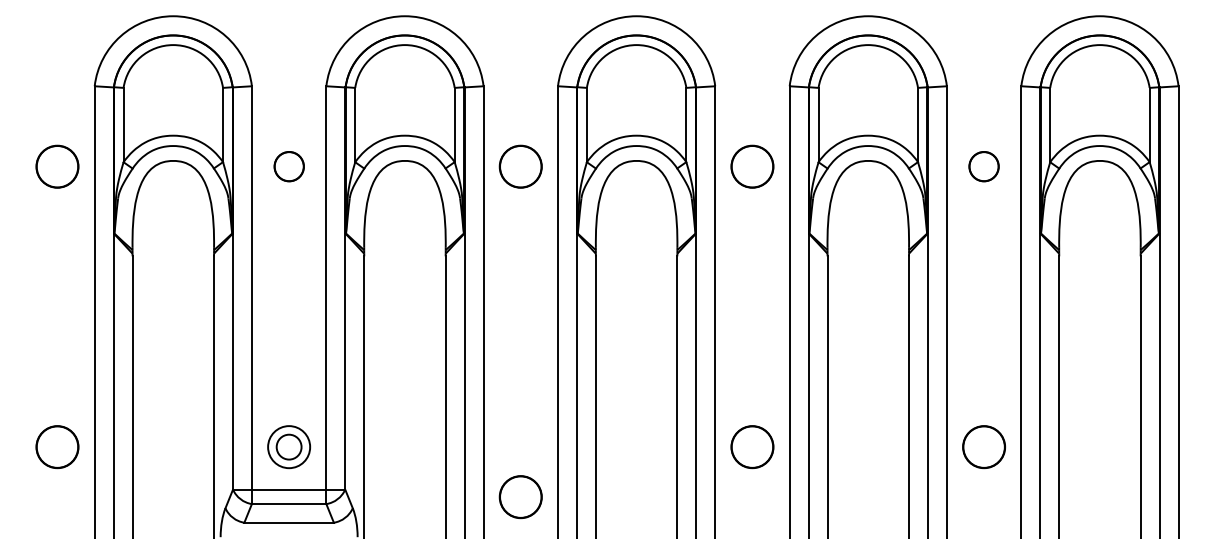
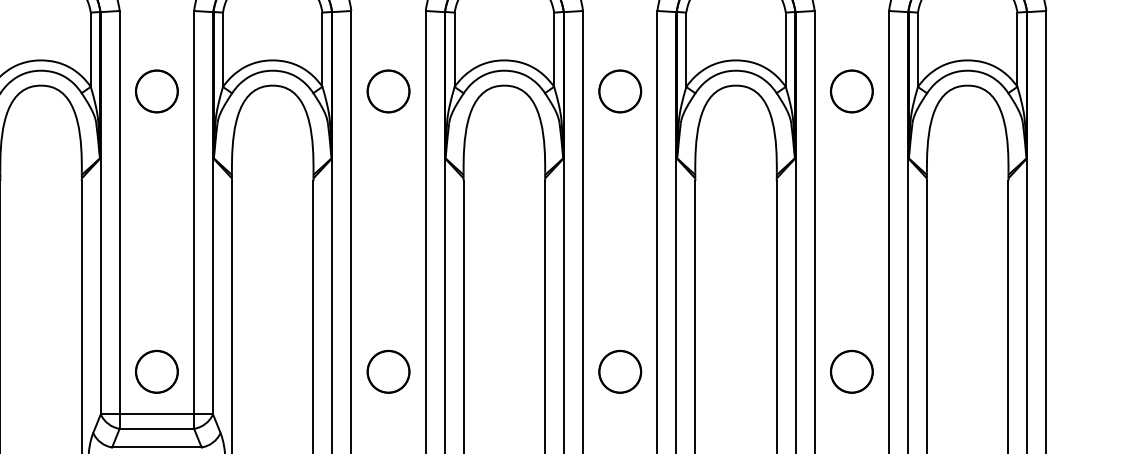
circle: (289, 166) -> (157, 91), size x1.43
circle: (983, 166) -> (851, 91), size x1.43
circle: (288, 446) -> (156, 371), size x1.67
circle: (520, 497) -> (388, 372), moved

